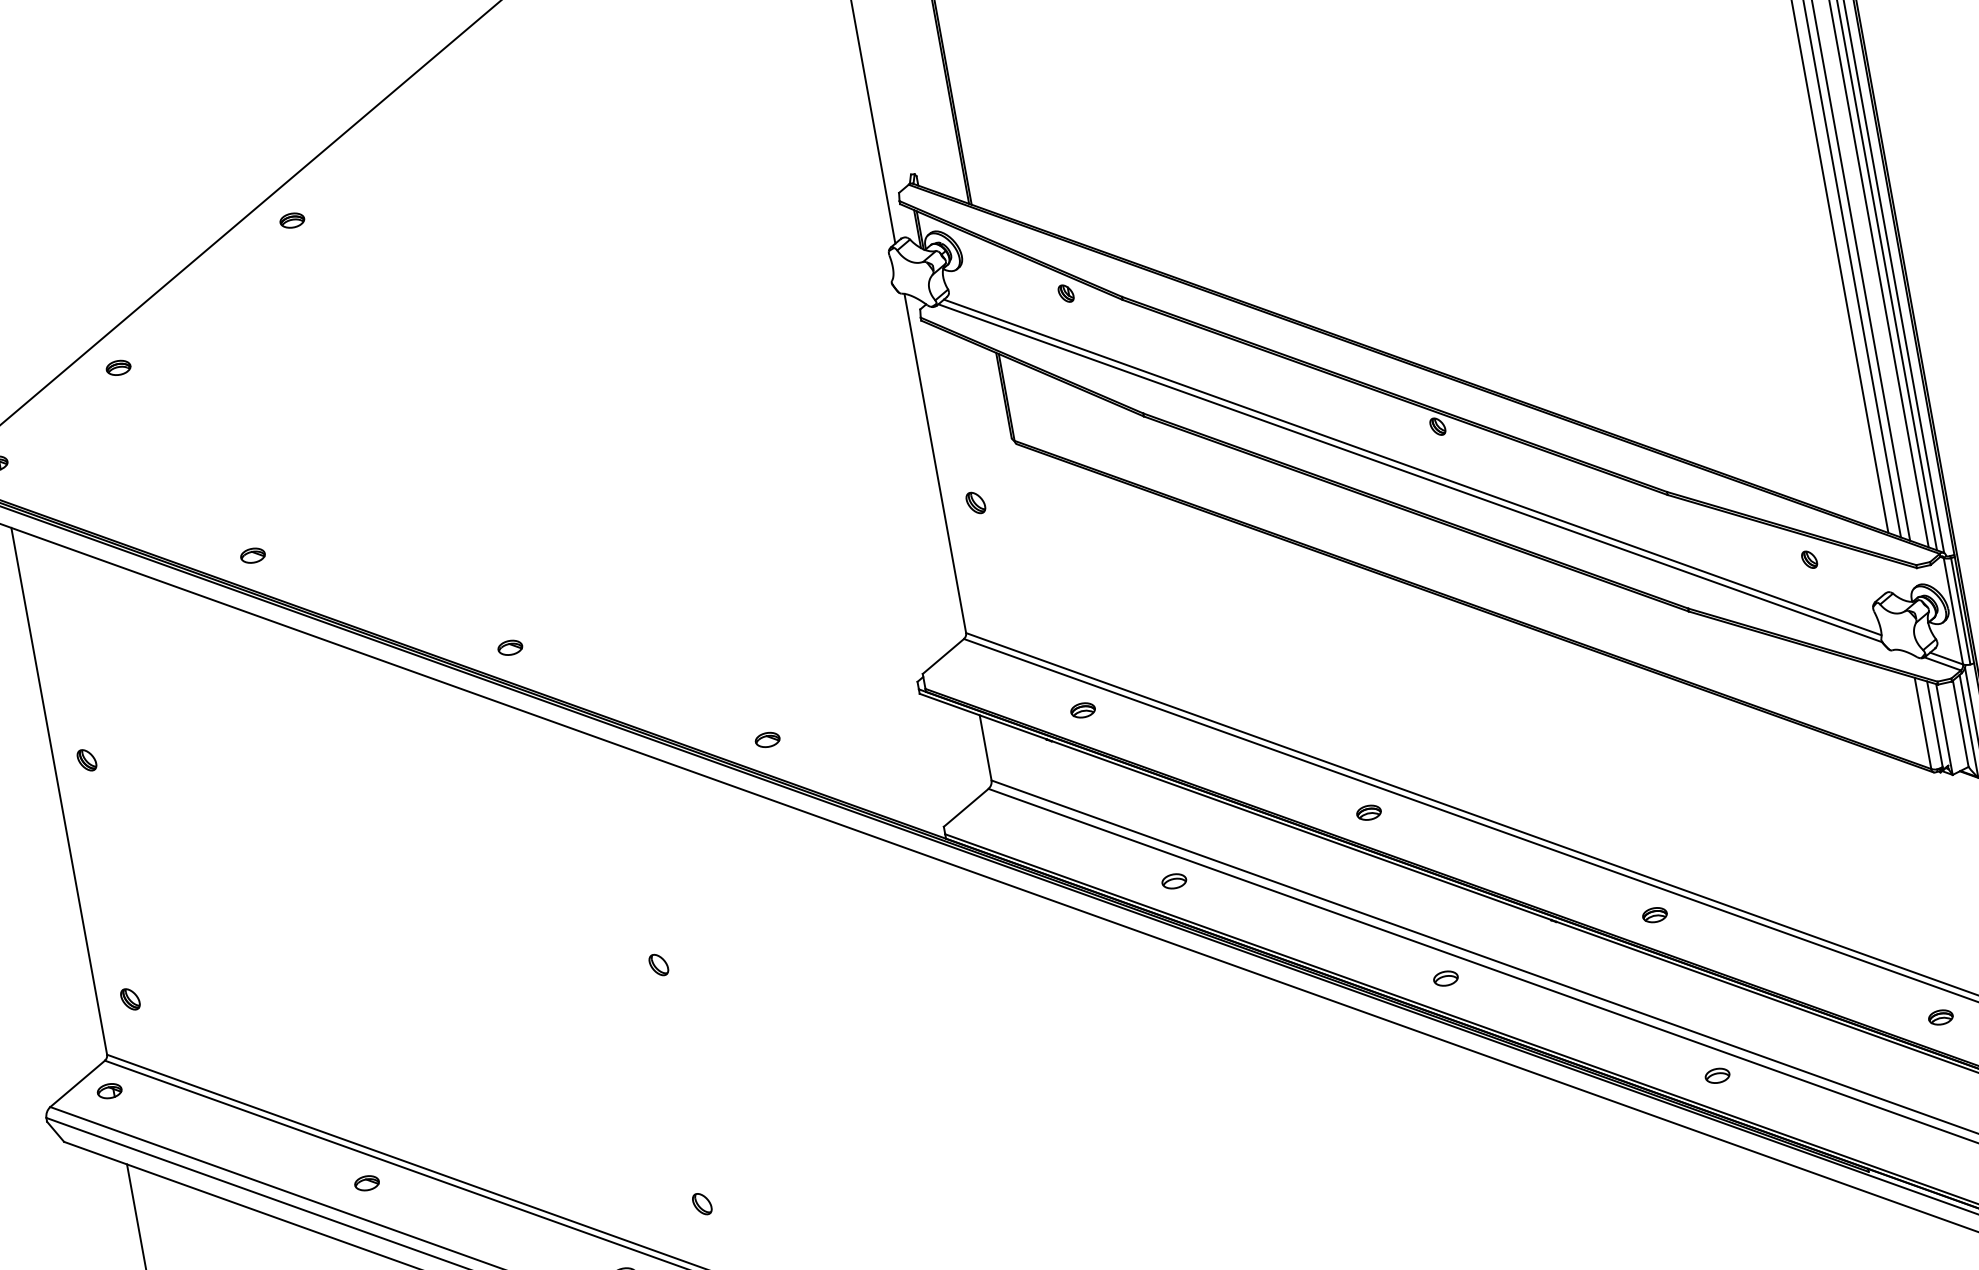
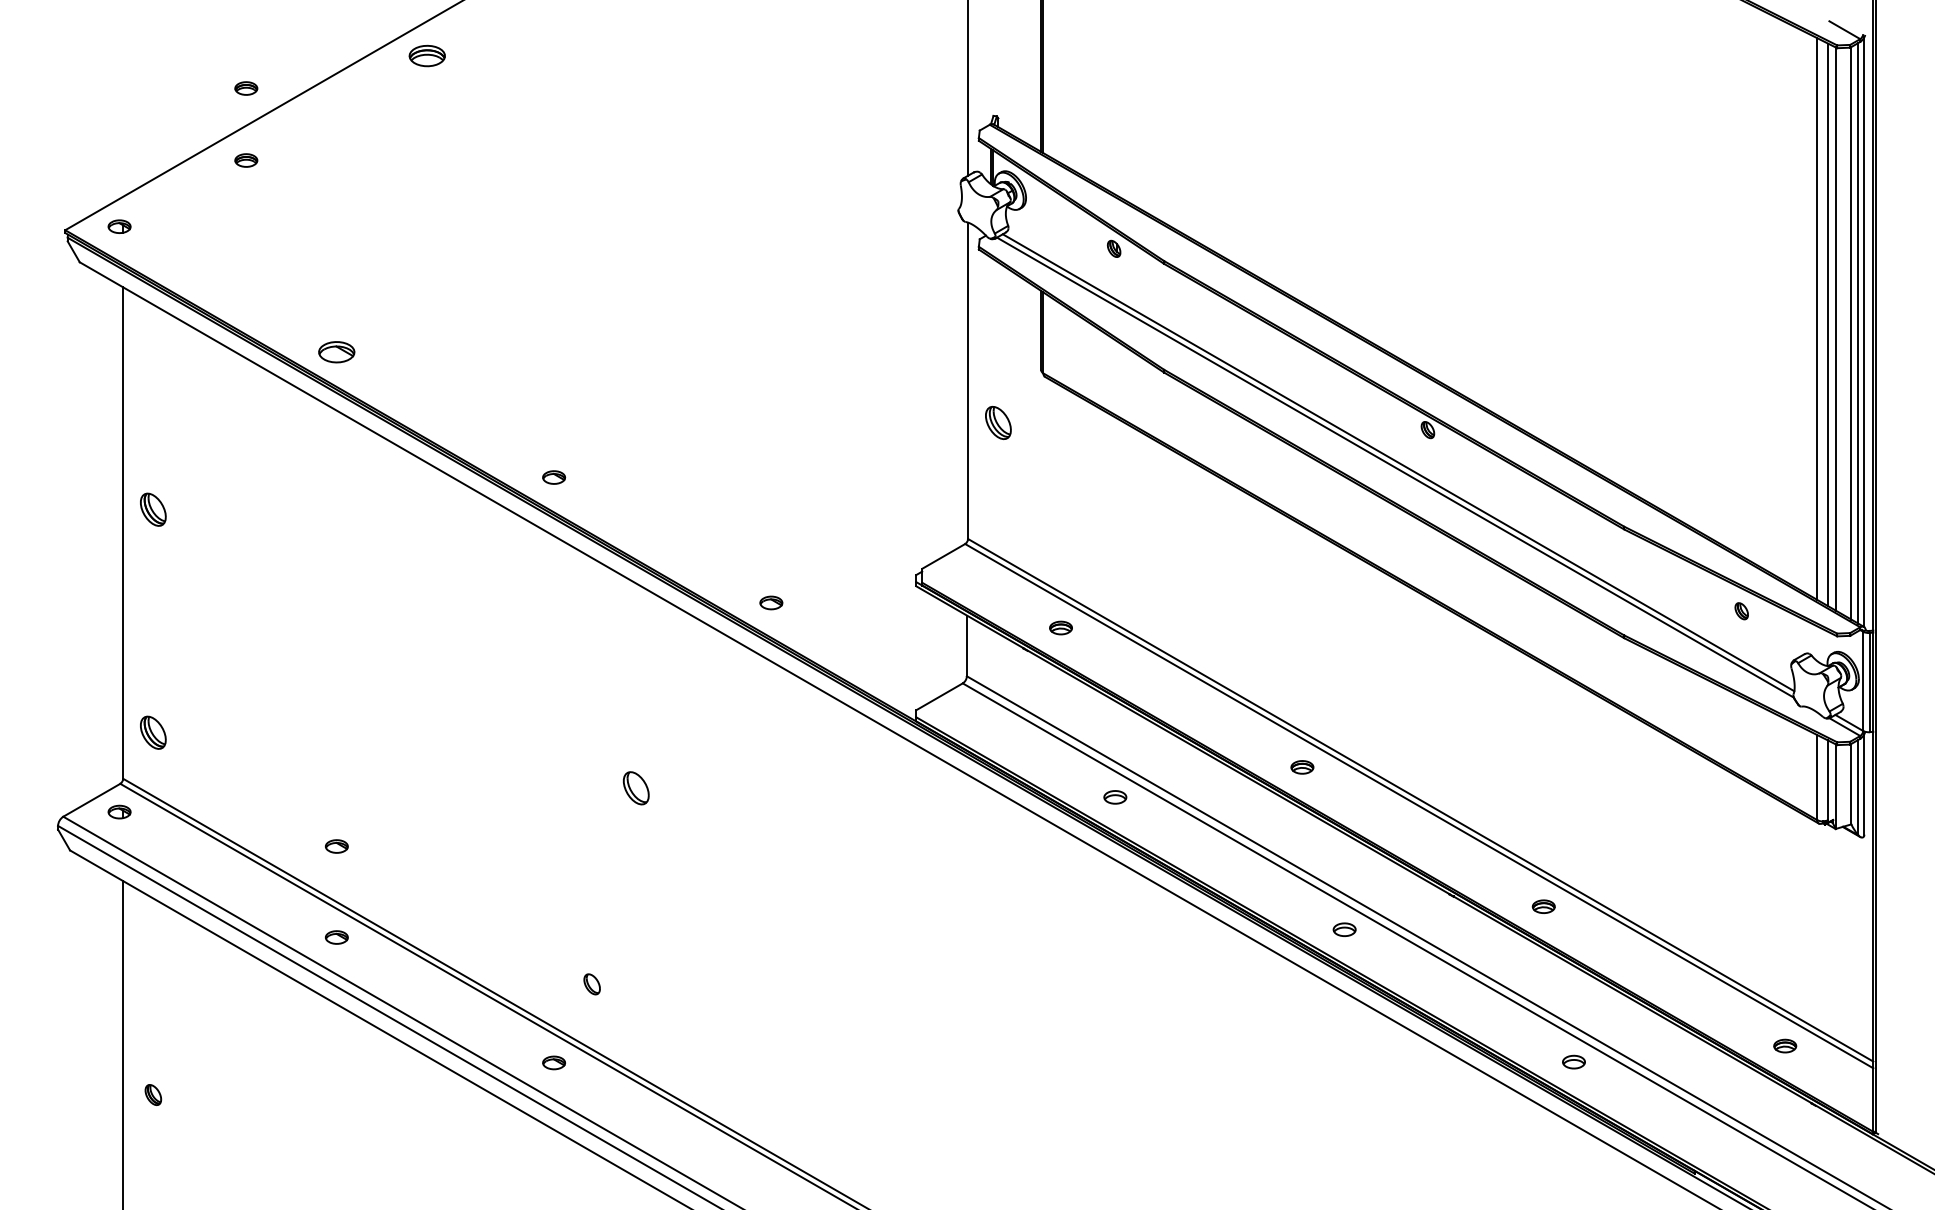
part: (292, 220) -> (427, 55), size x1.6
part: (104, 290) -> (246, 88), added
part: (975, 503) -> (997, 423), size x1.6
part: (252, 555) -> (336, 351), size x1.6
part: (87, 760) -> (153, 509), size x1.6
part: (658, 965) -> (635, 788), size x1.6
part: (130, 999) -> (153, 732), size x1.6
part: (348, 1085) -> (336, 846), added
part: (701, 1204) -> (591, 984), moved

